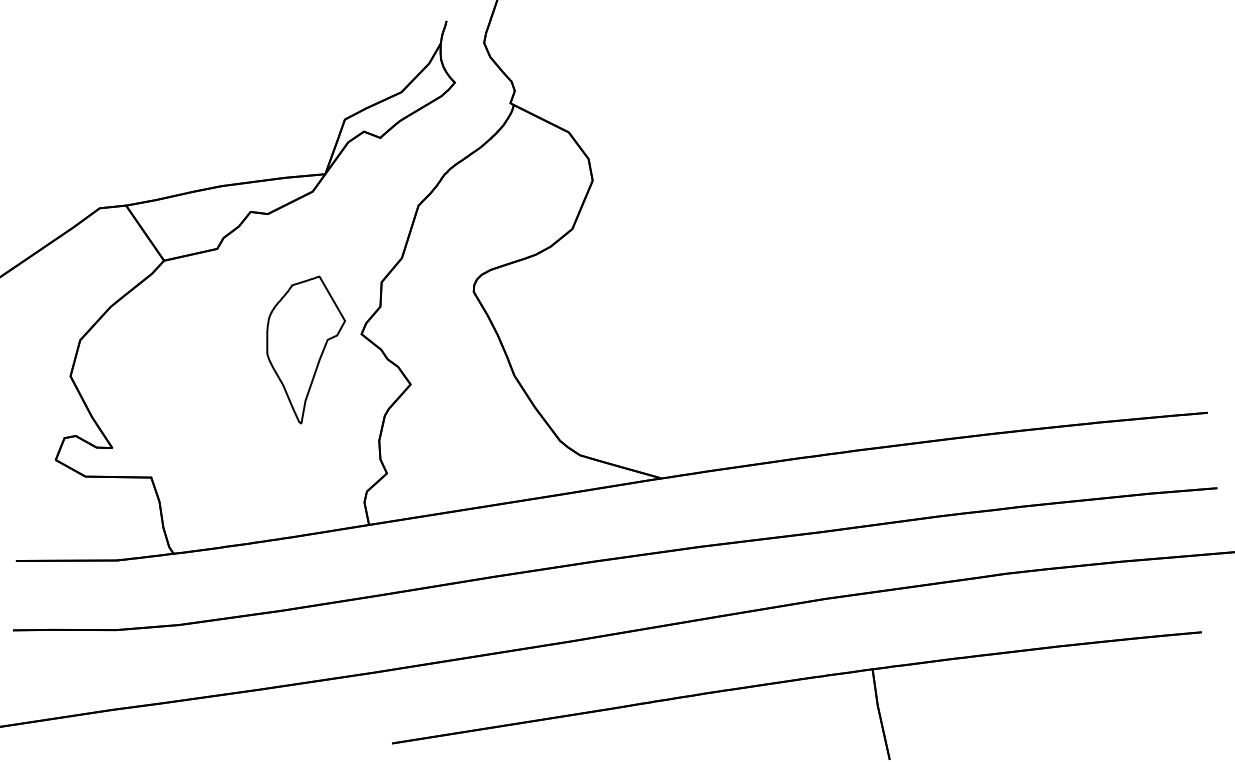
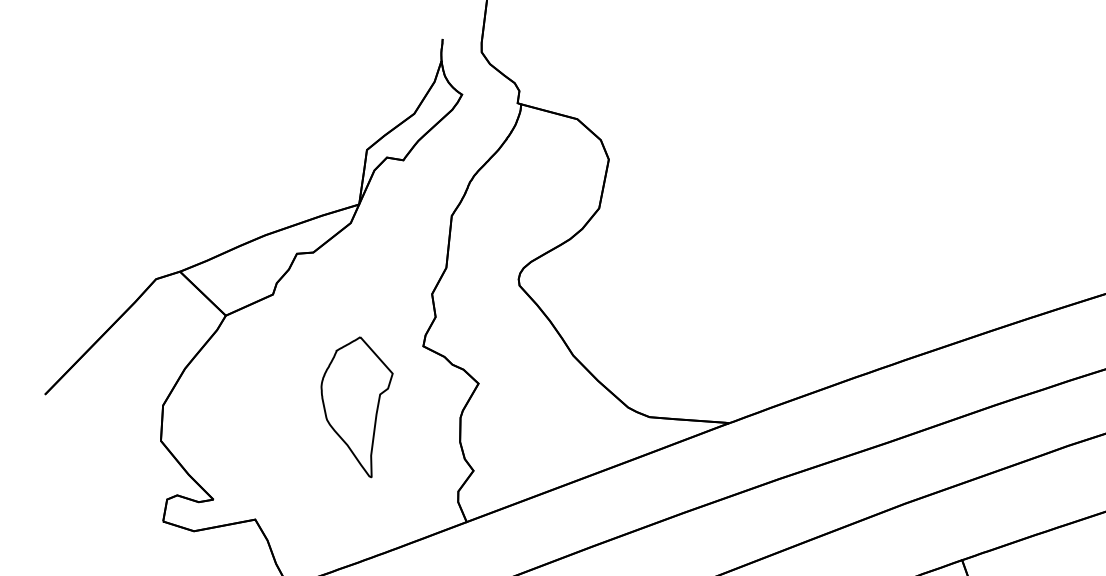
part: (305, 349) -> (361, 407), moved

